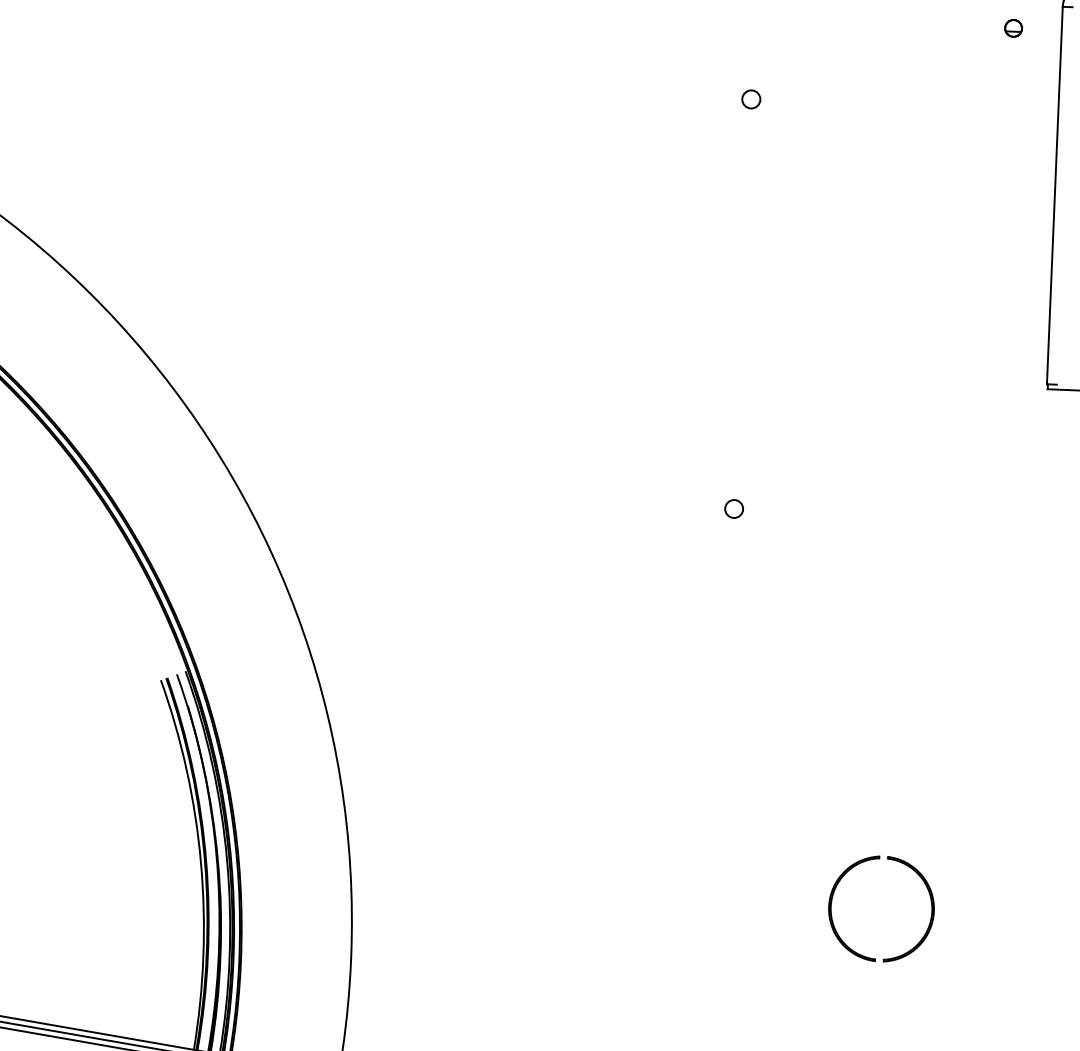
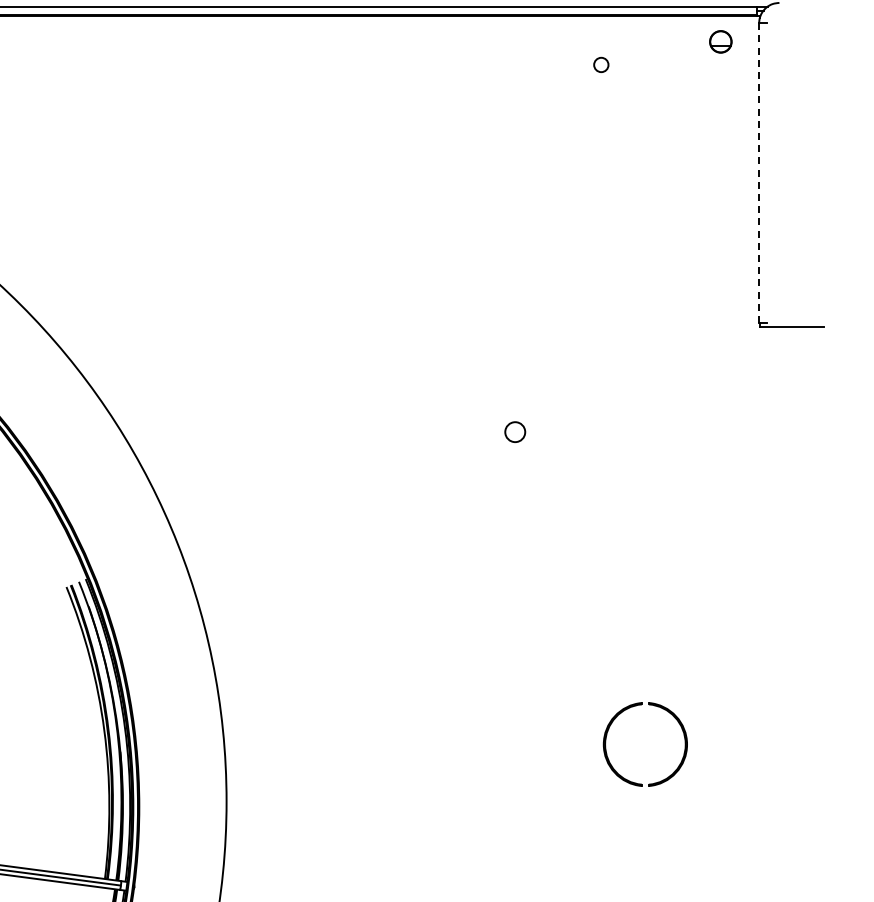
part: (1013, 27) -> (720, 41), size x1.6
circle: (751, 98) -> (601, 64), moved
line: (1055, 196) -> (759, 173), solid -> dashed
circle: (734, 509) -> (515, 432), size x1.4

